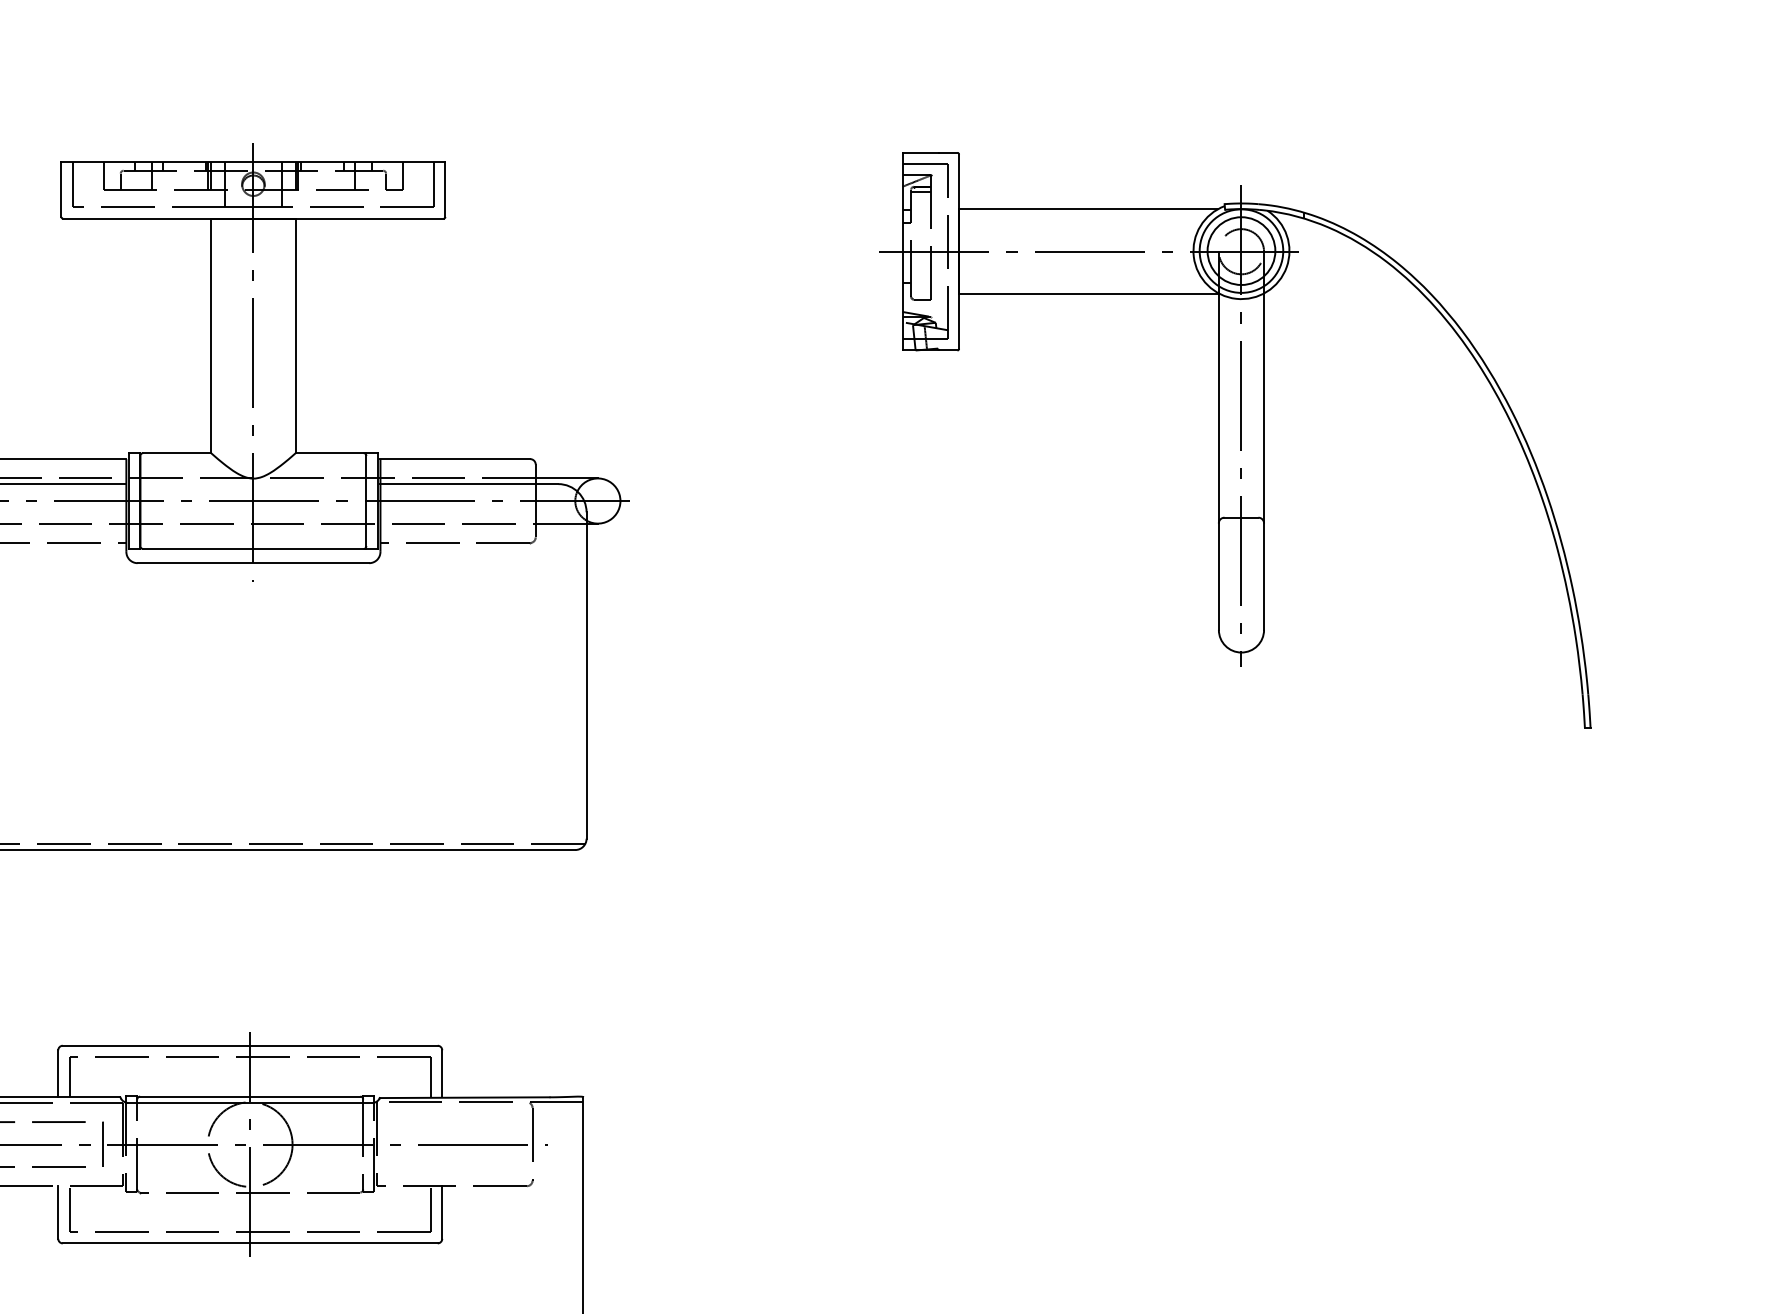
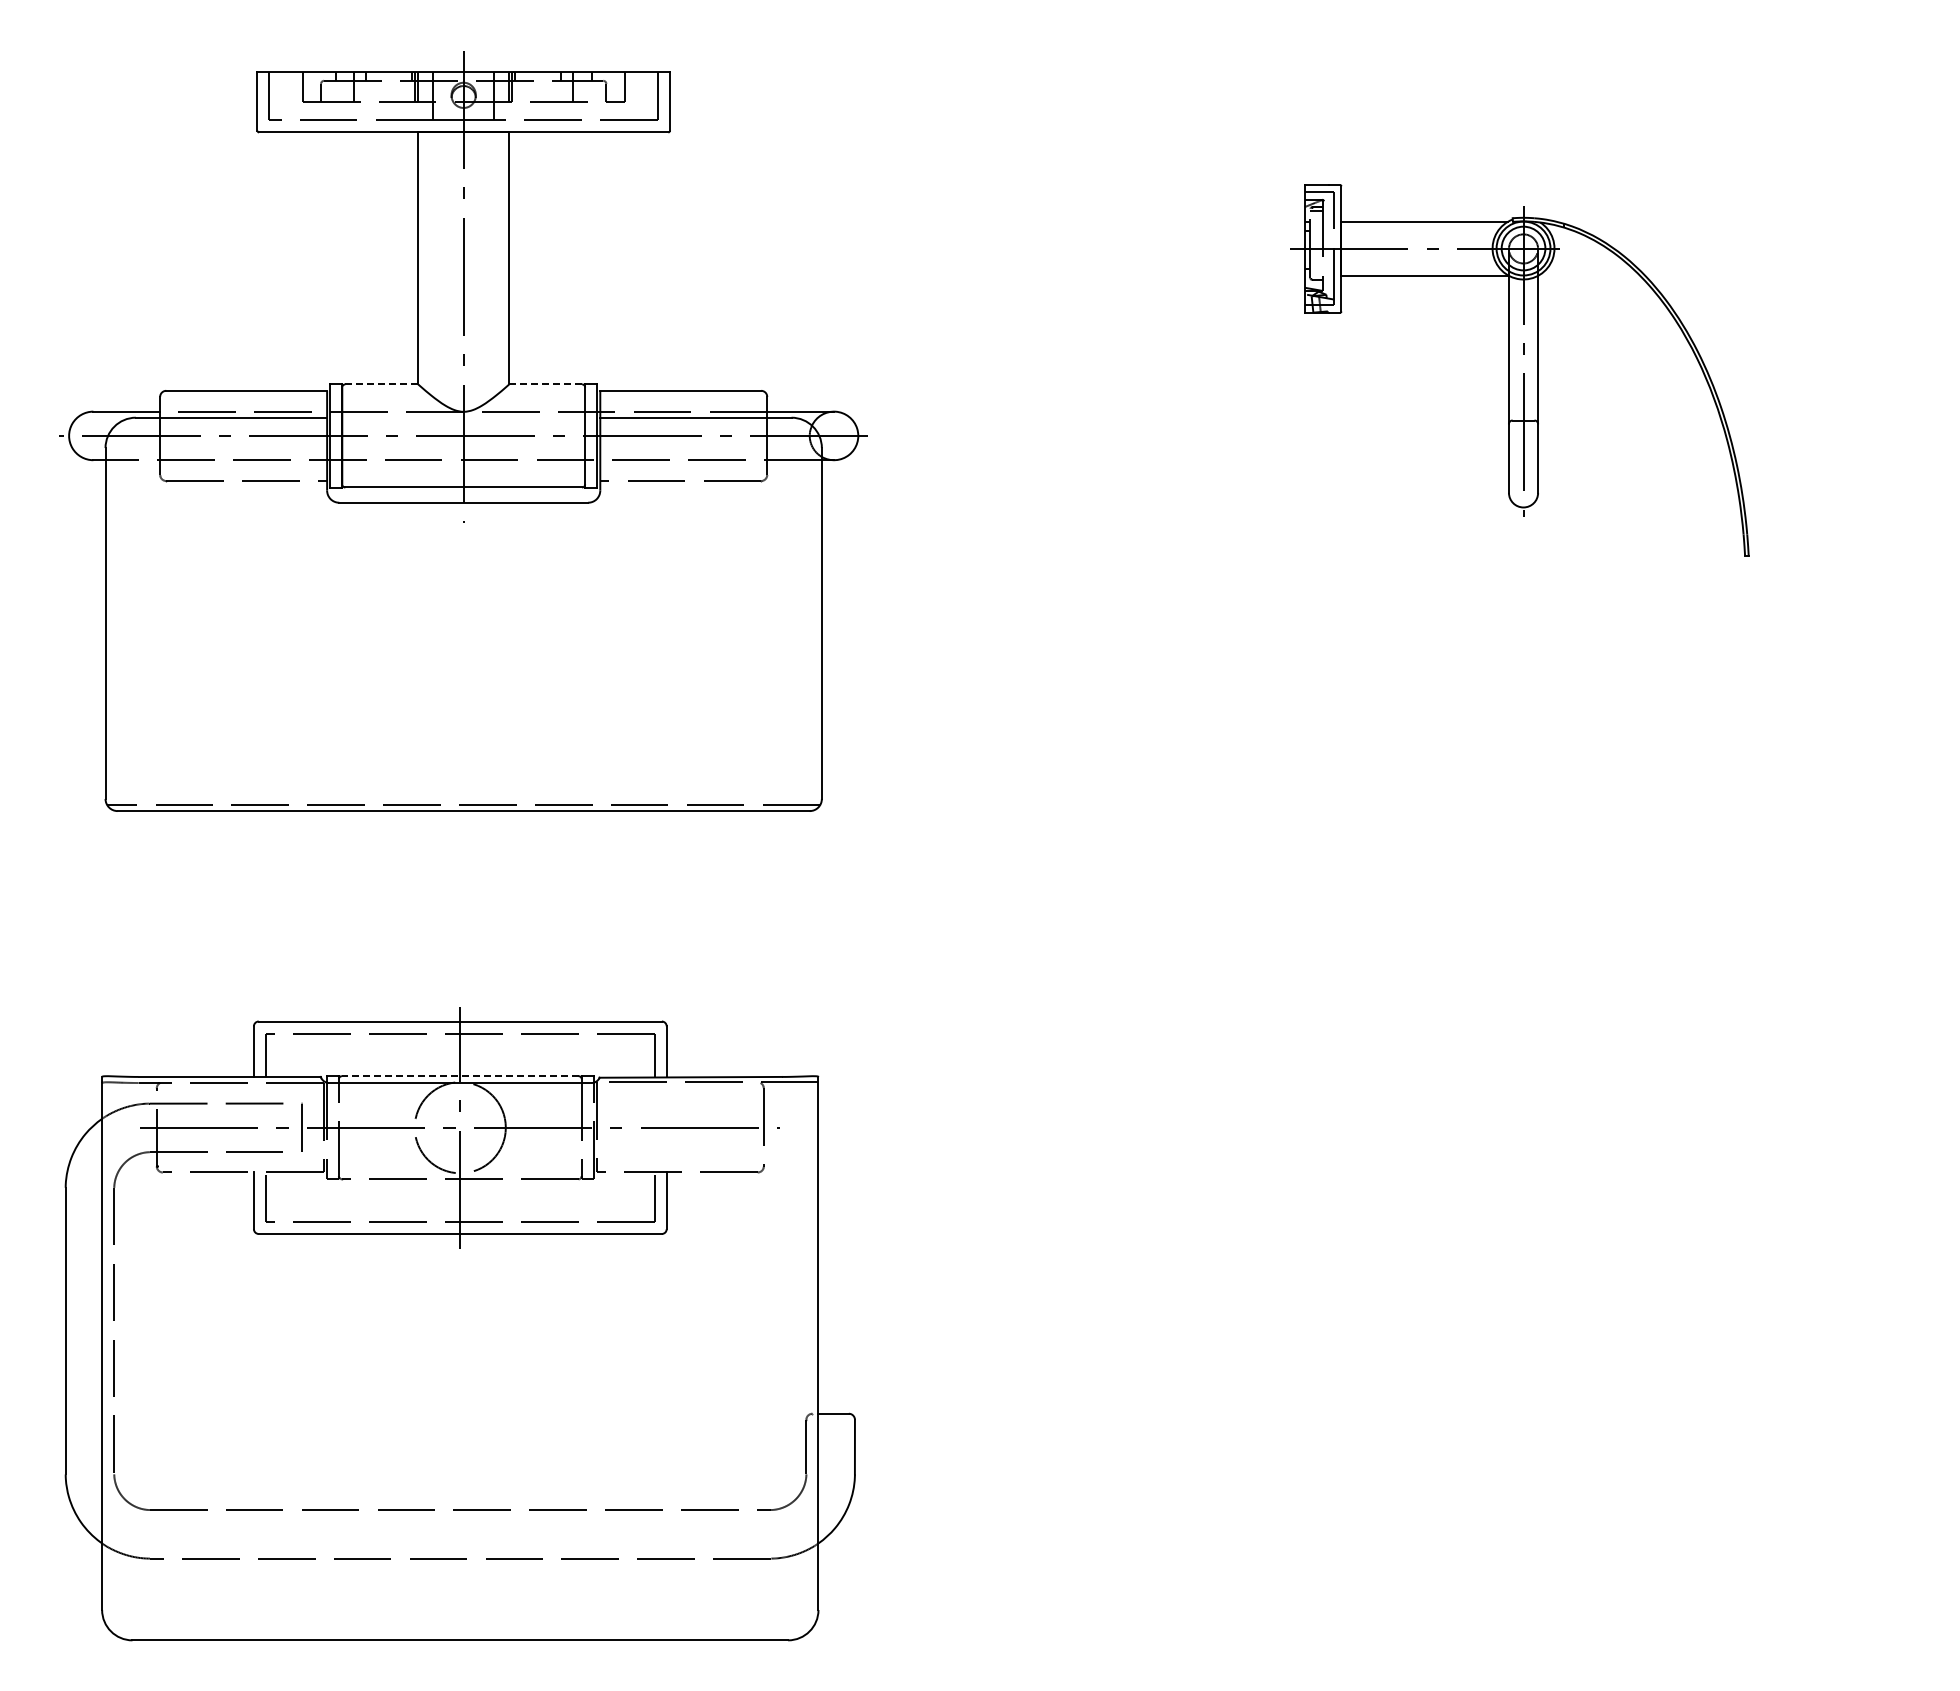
part: (1235, 440) -> (1519, 370), size x0.6
line: (176, 453) -> (381, 384), solid -> dashed
line: (329, 453) -> (545, 384), solid -> dashed
line: (249, 1096) -> (459, 1076), solid -> dashed

